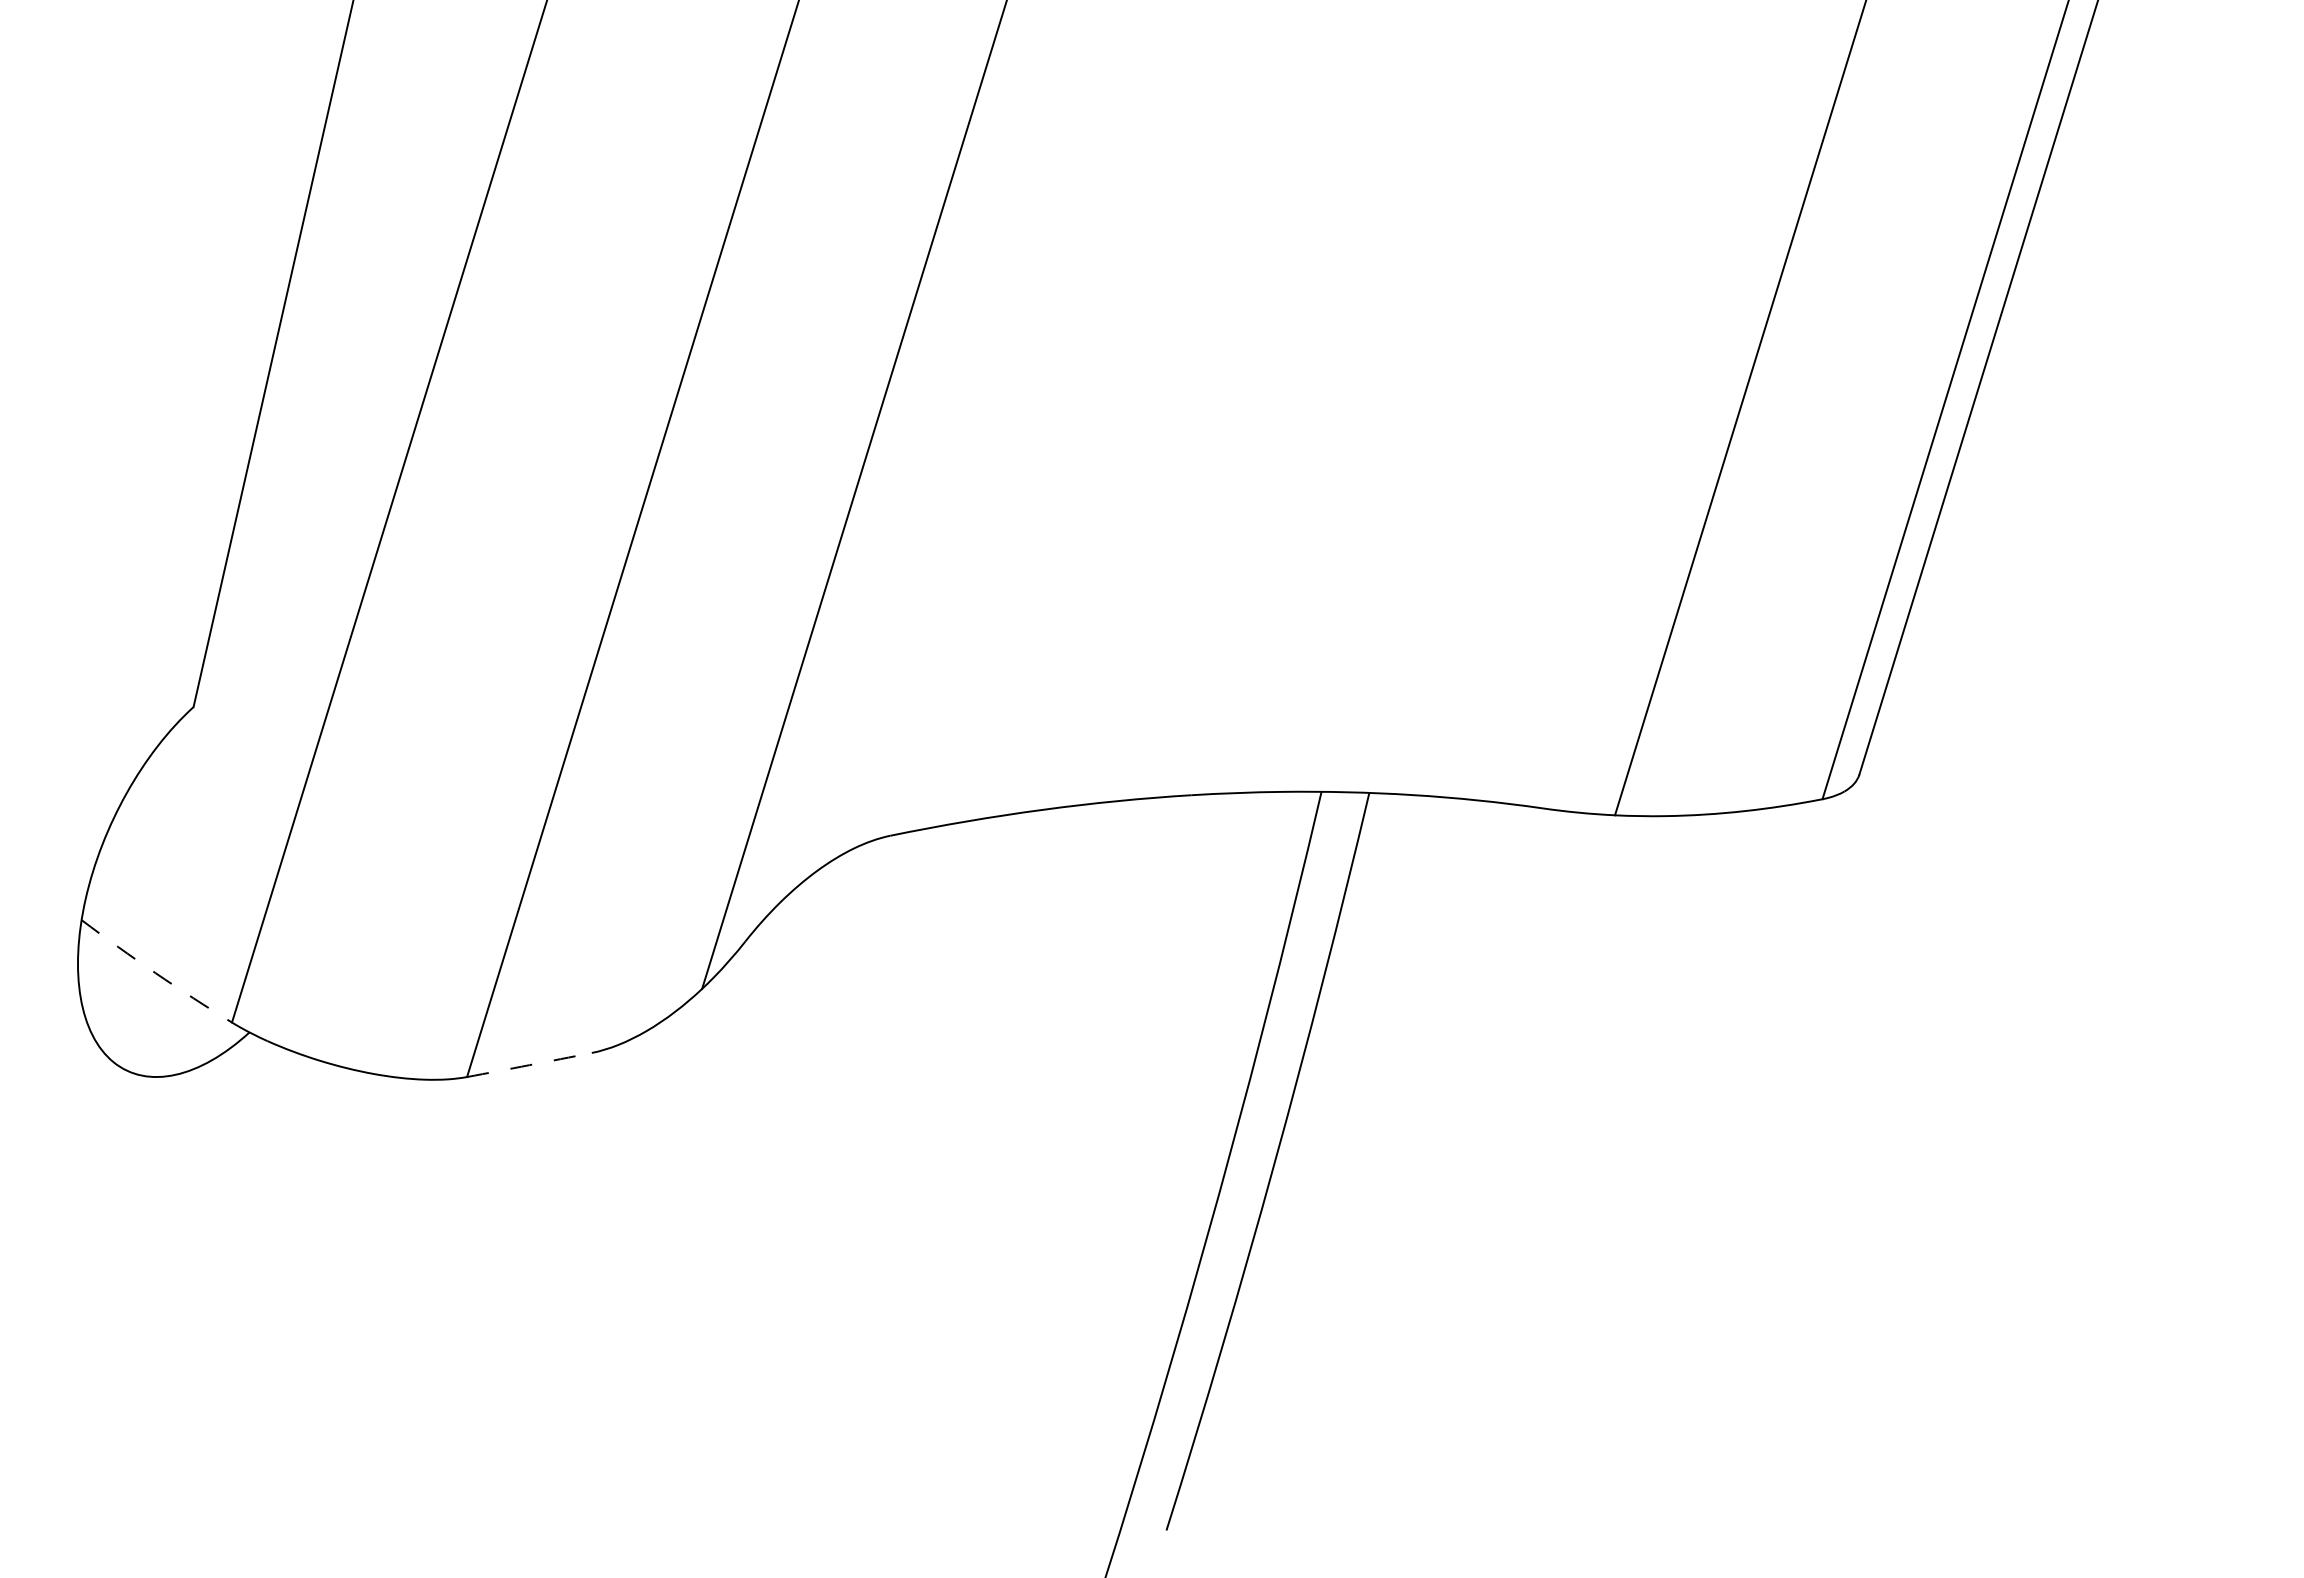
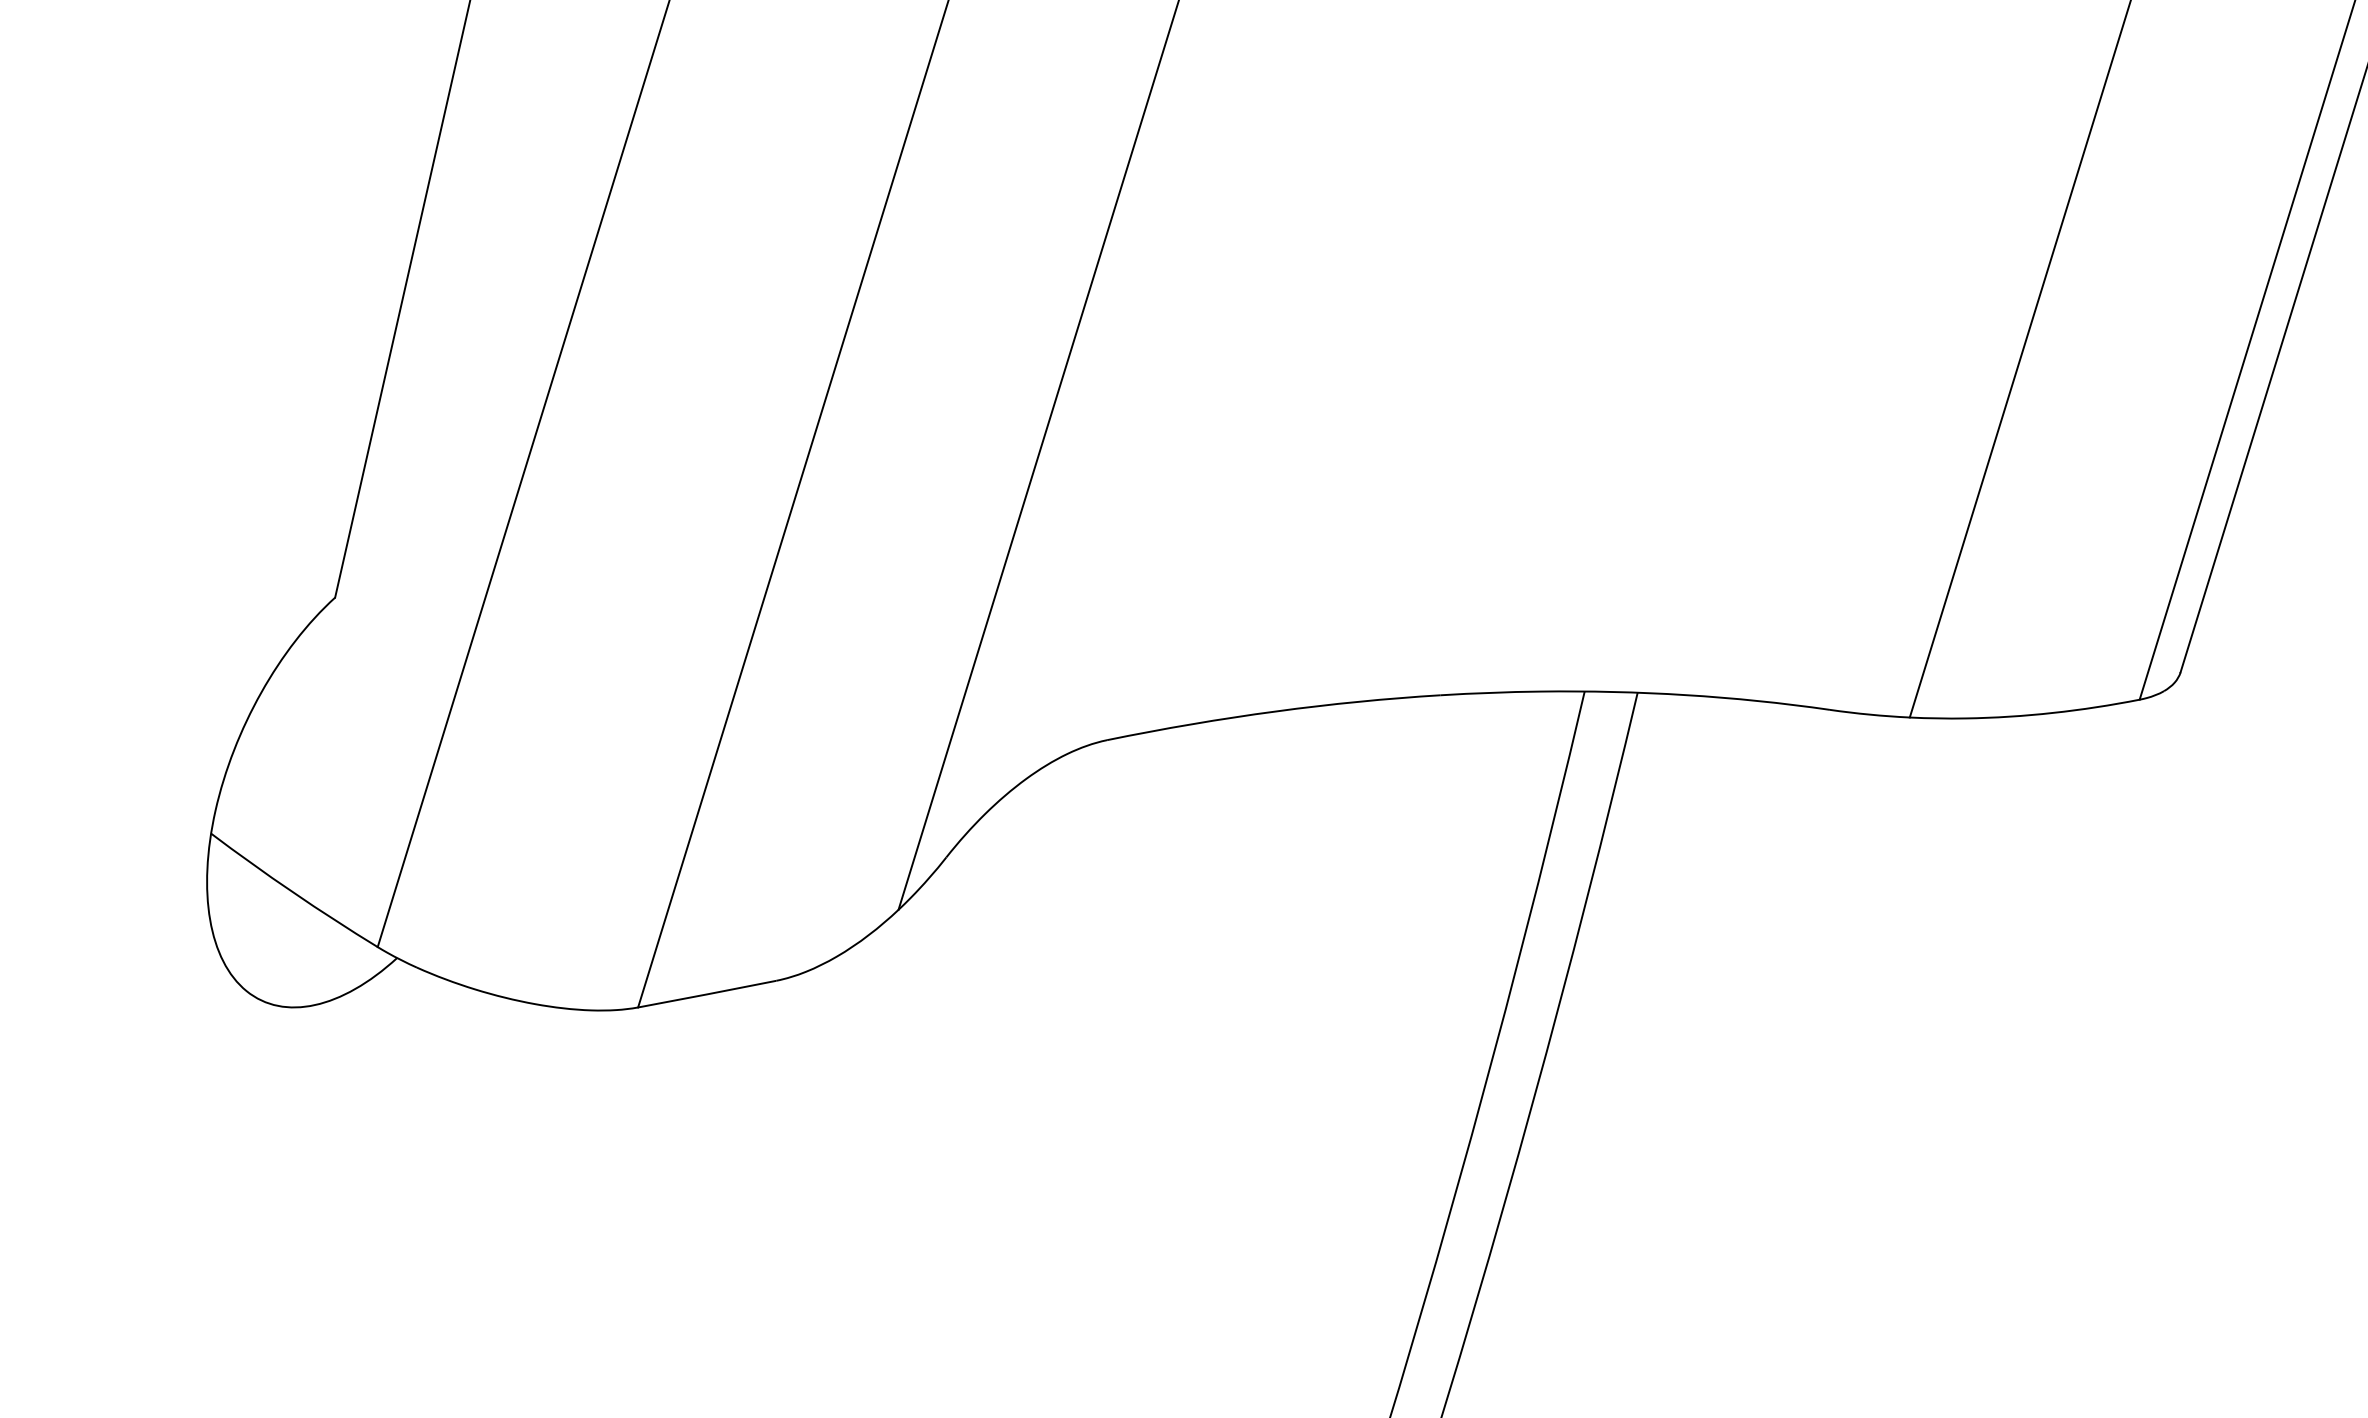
arc: (155, 973) -> (292, 892), dashed -> solid
arc: (529, 1065) -> (707, 994), dashed -> solid

